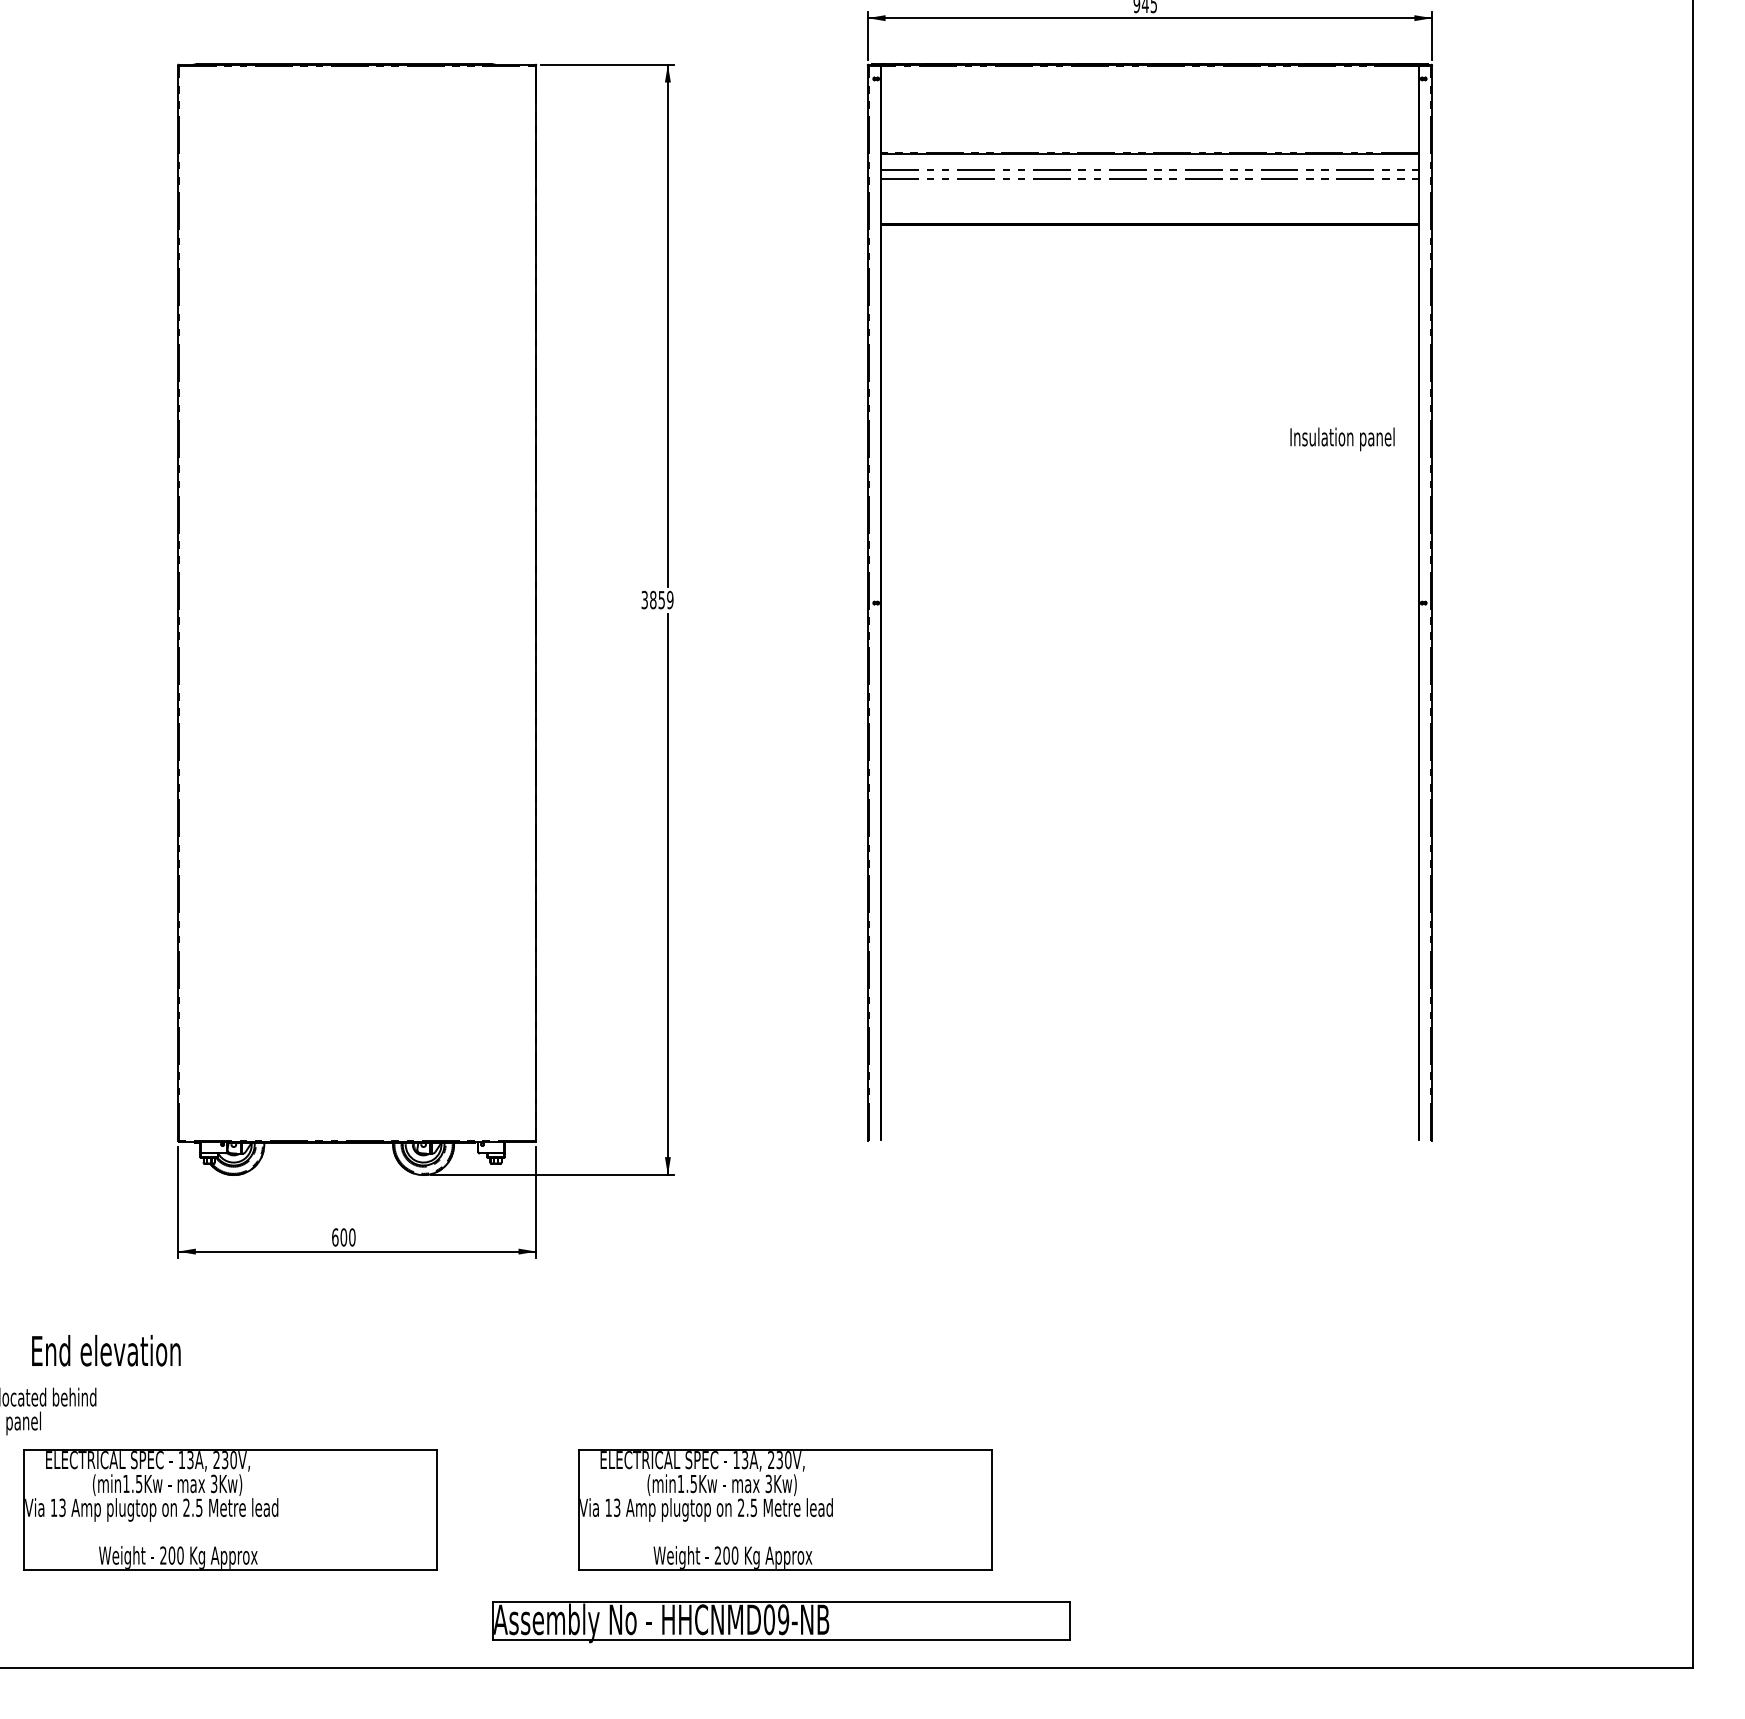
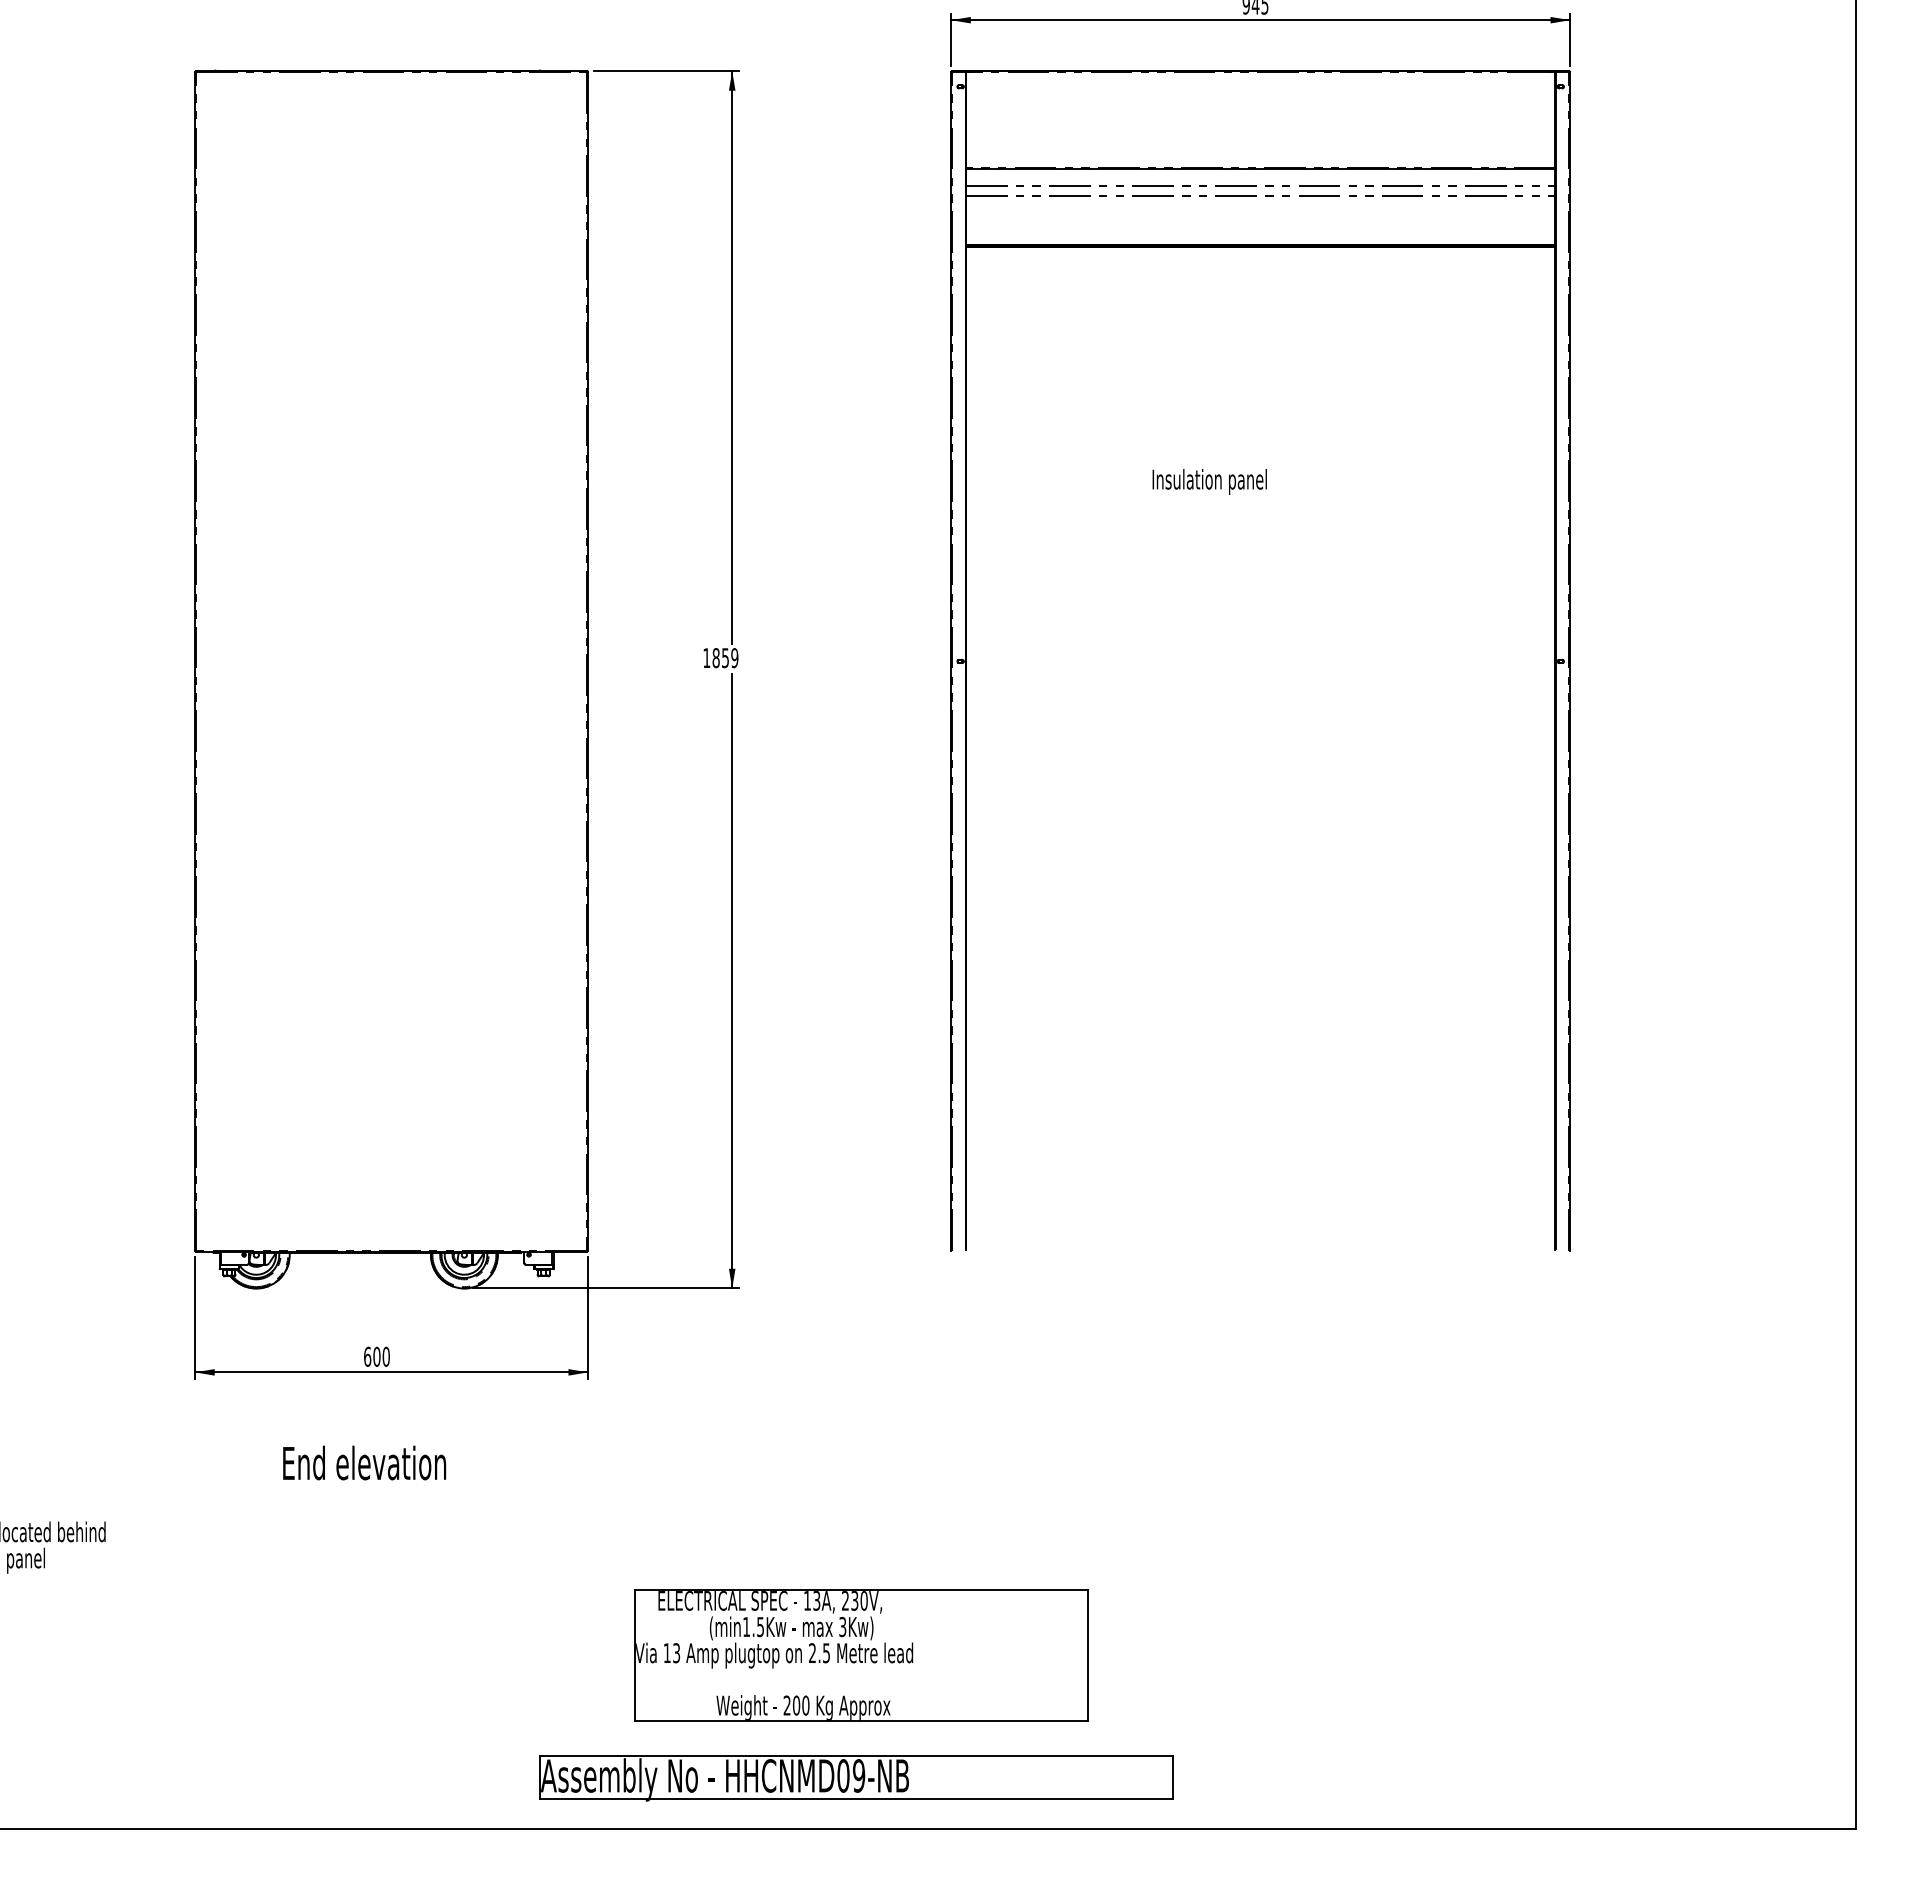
text: (1342, 438) -> (1209, 481), moved
text: (644, 600) -> (706, 658), 3859 -> 1859
text: (106, 1350) -> (364, 1462), moved
part: (231, 1509) -> (253, 1655), removed

